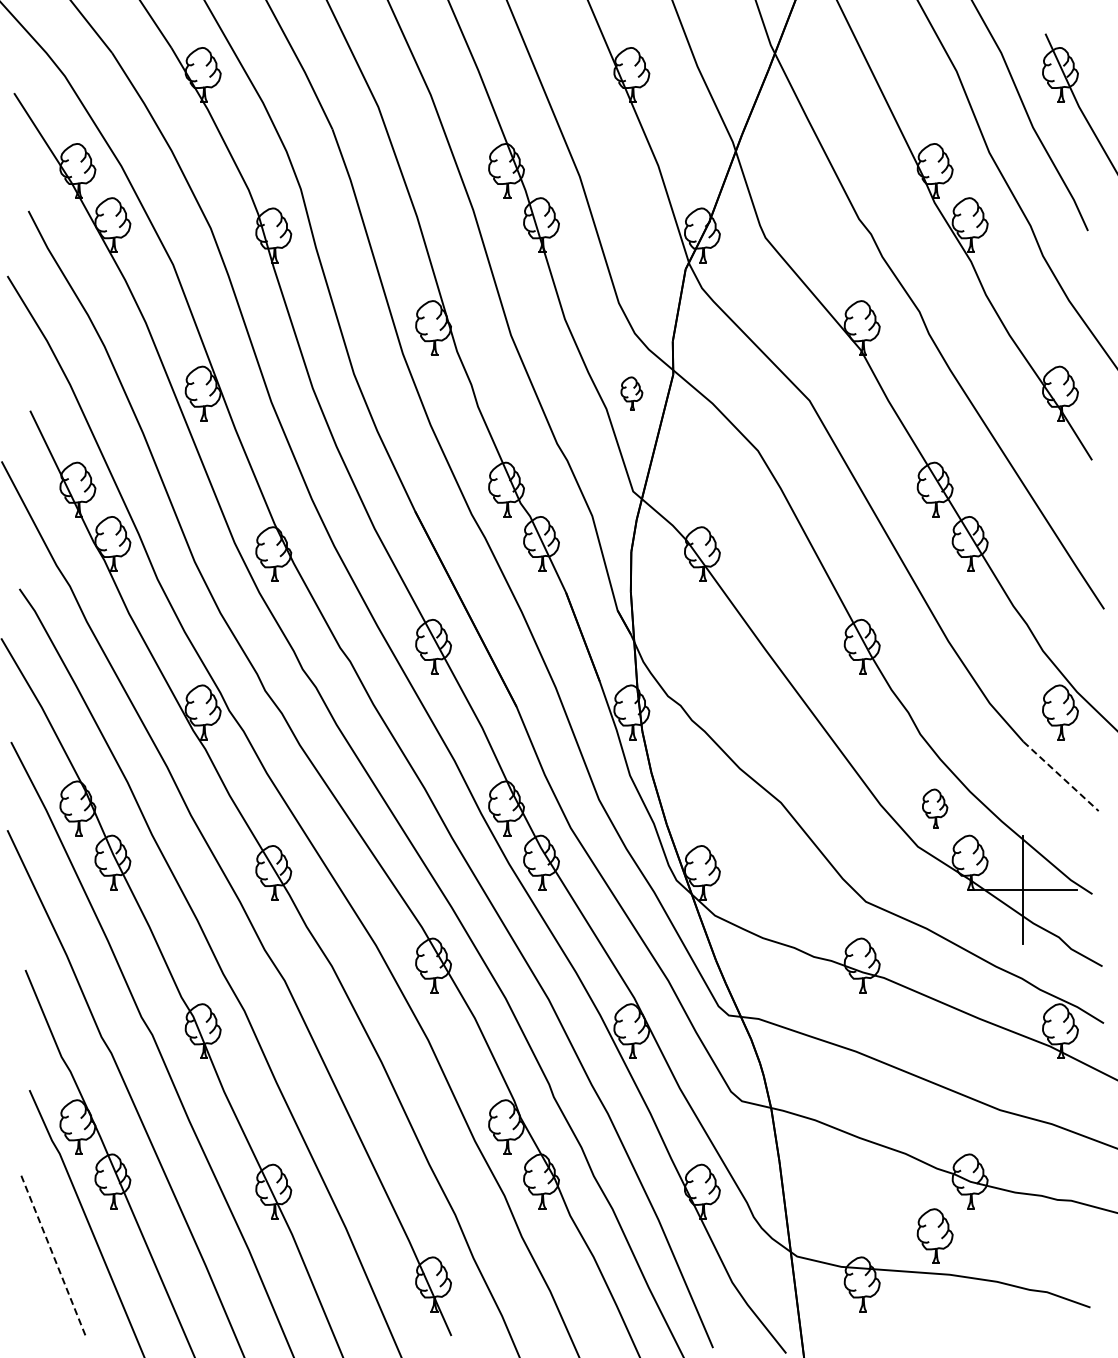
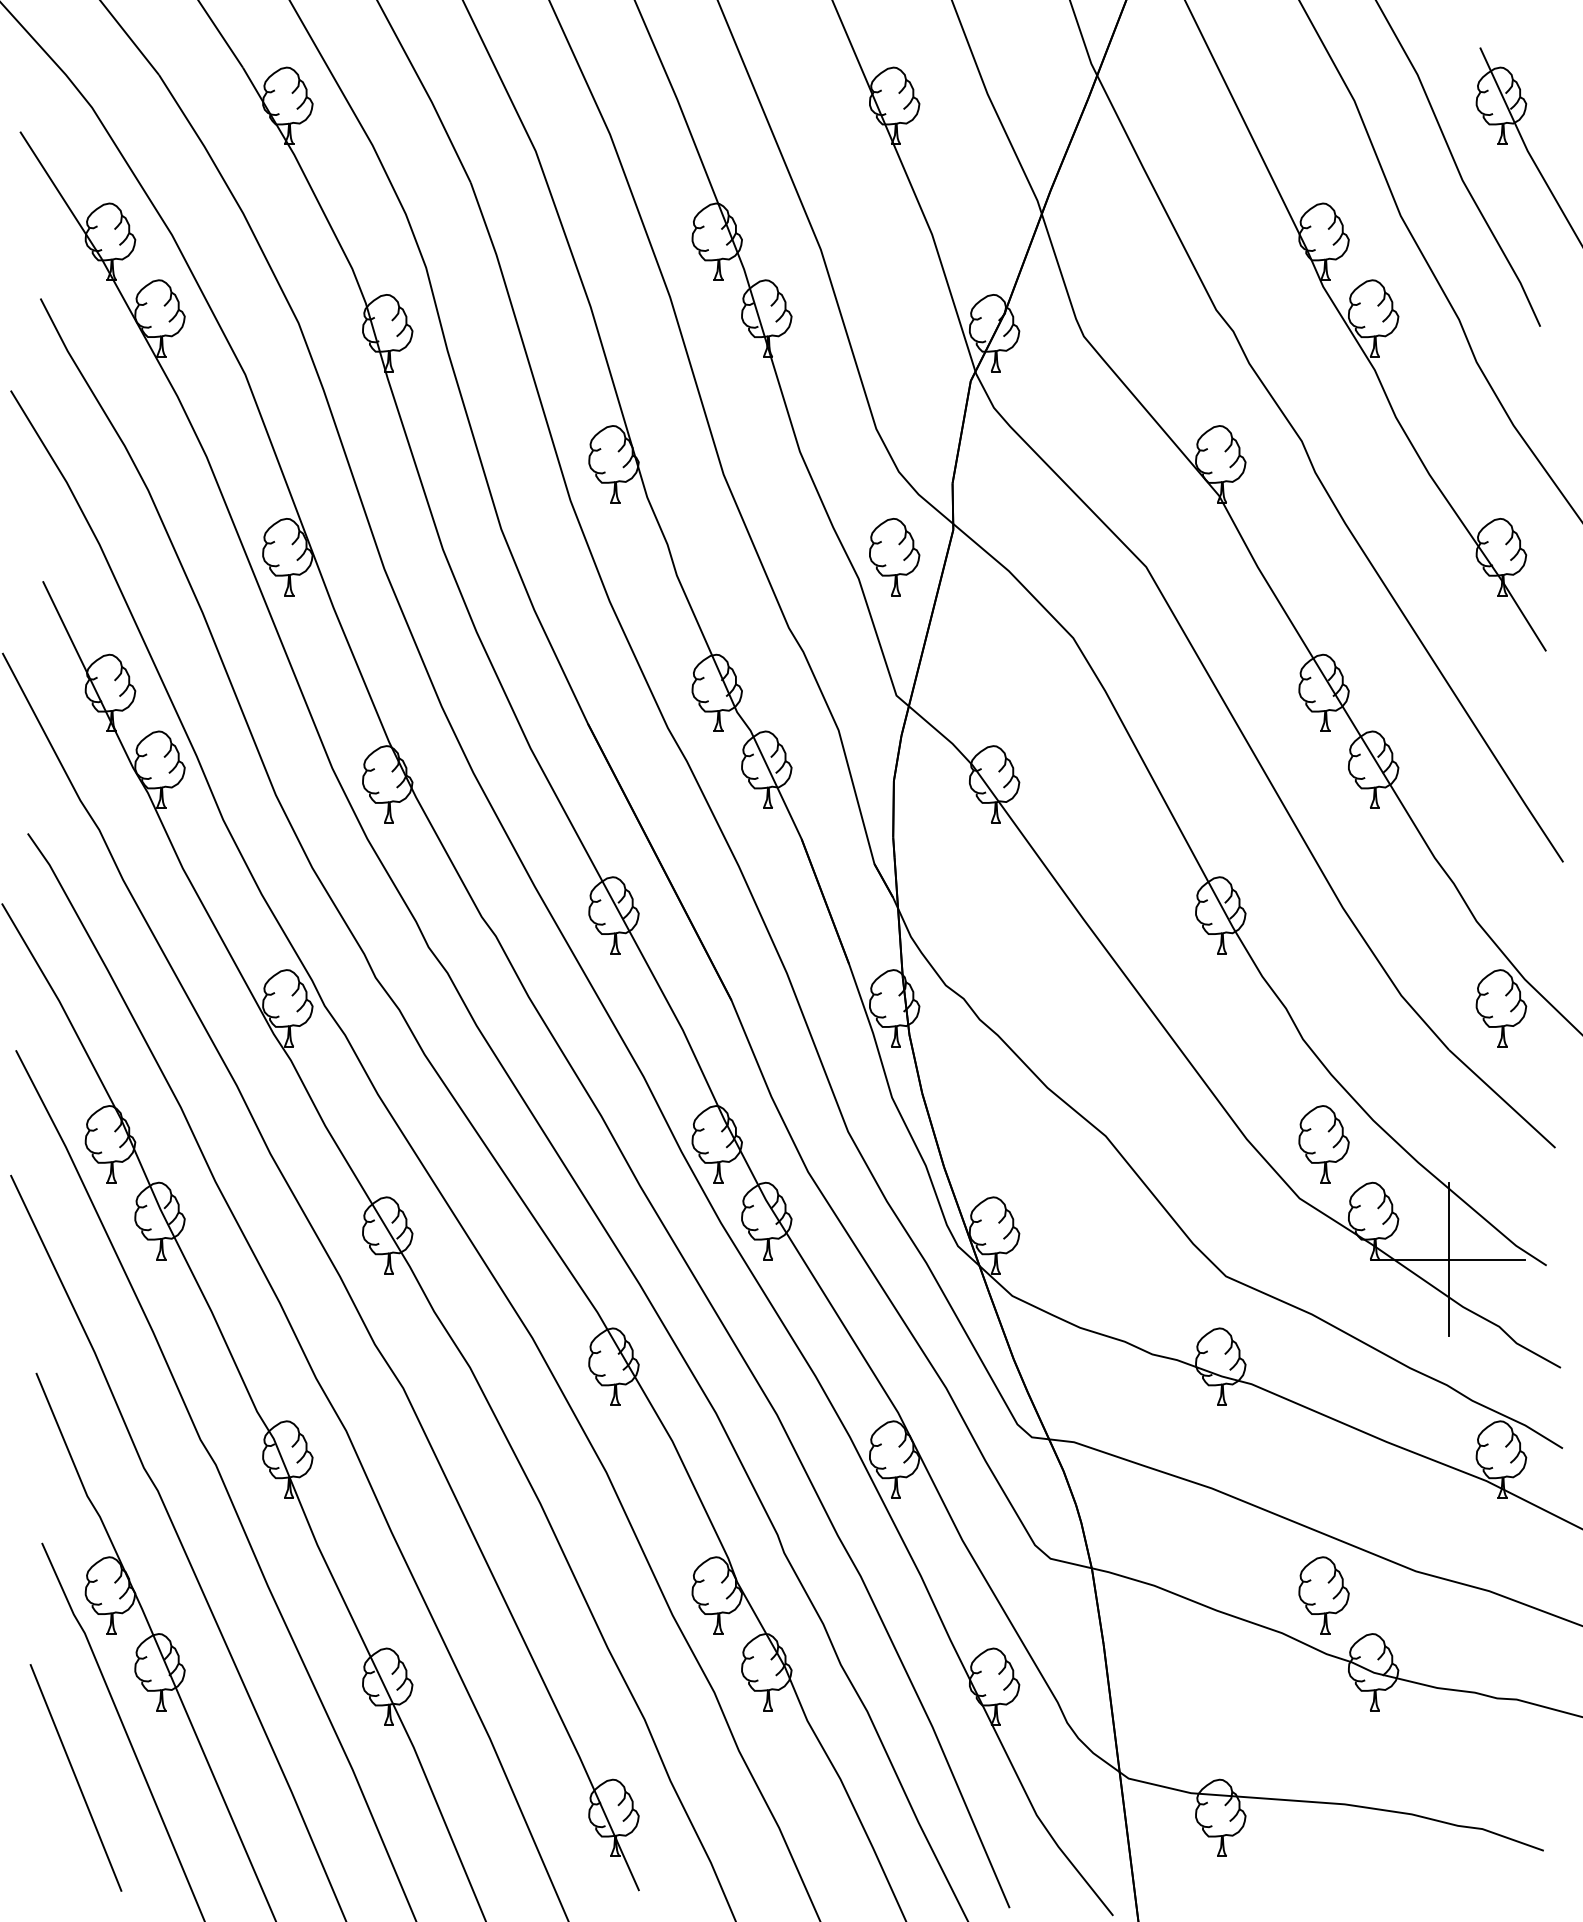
part: (631, 393) -> (894, 556), size x1.67
line: (1061, 776) -> (1502, 1099), dashed -> solid
part: (934, 808) -> (1323, 1144), size x1.43
part: (934, 1235) -> (1323, 1594), moved
line: (53, 1256) -> (75, 1778), dashed -> solid

